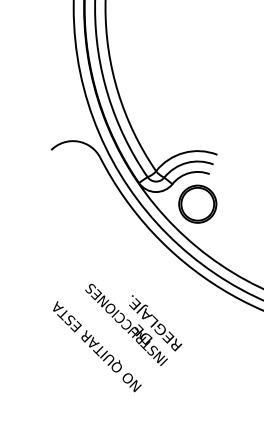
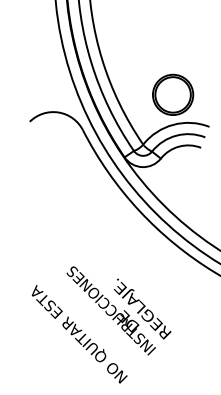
part: (197, 203) -> (172, 94), moved

